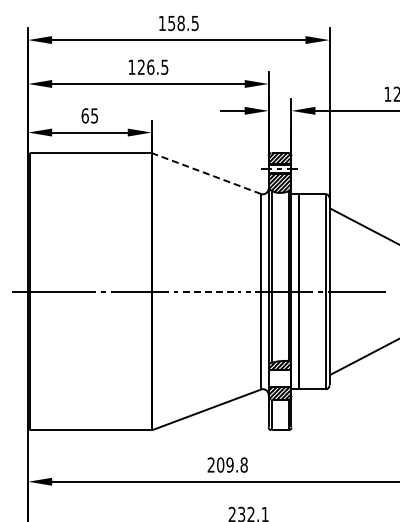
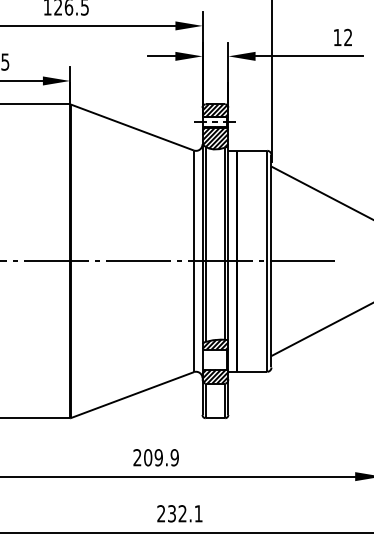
line: (206, 173) -> (132, 127), dashed -> solid
line: (212, 291) -> (138, 261), dashed -> solid
text: (243, 464) -> (174, 457), 209.8 -> 209.9

